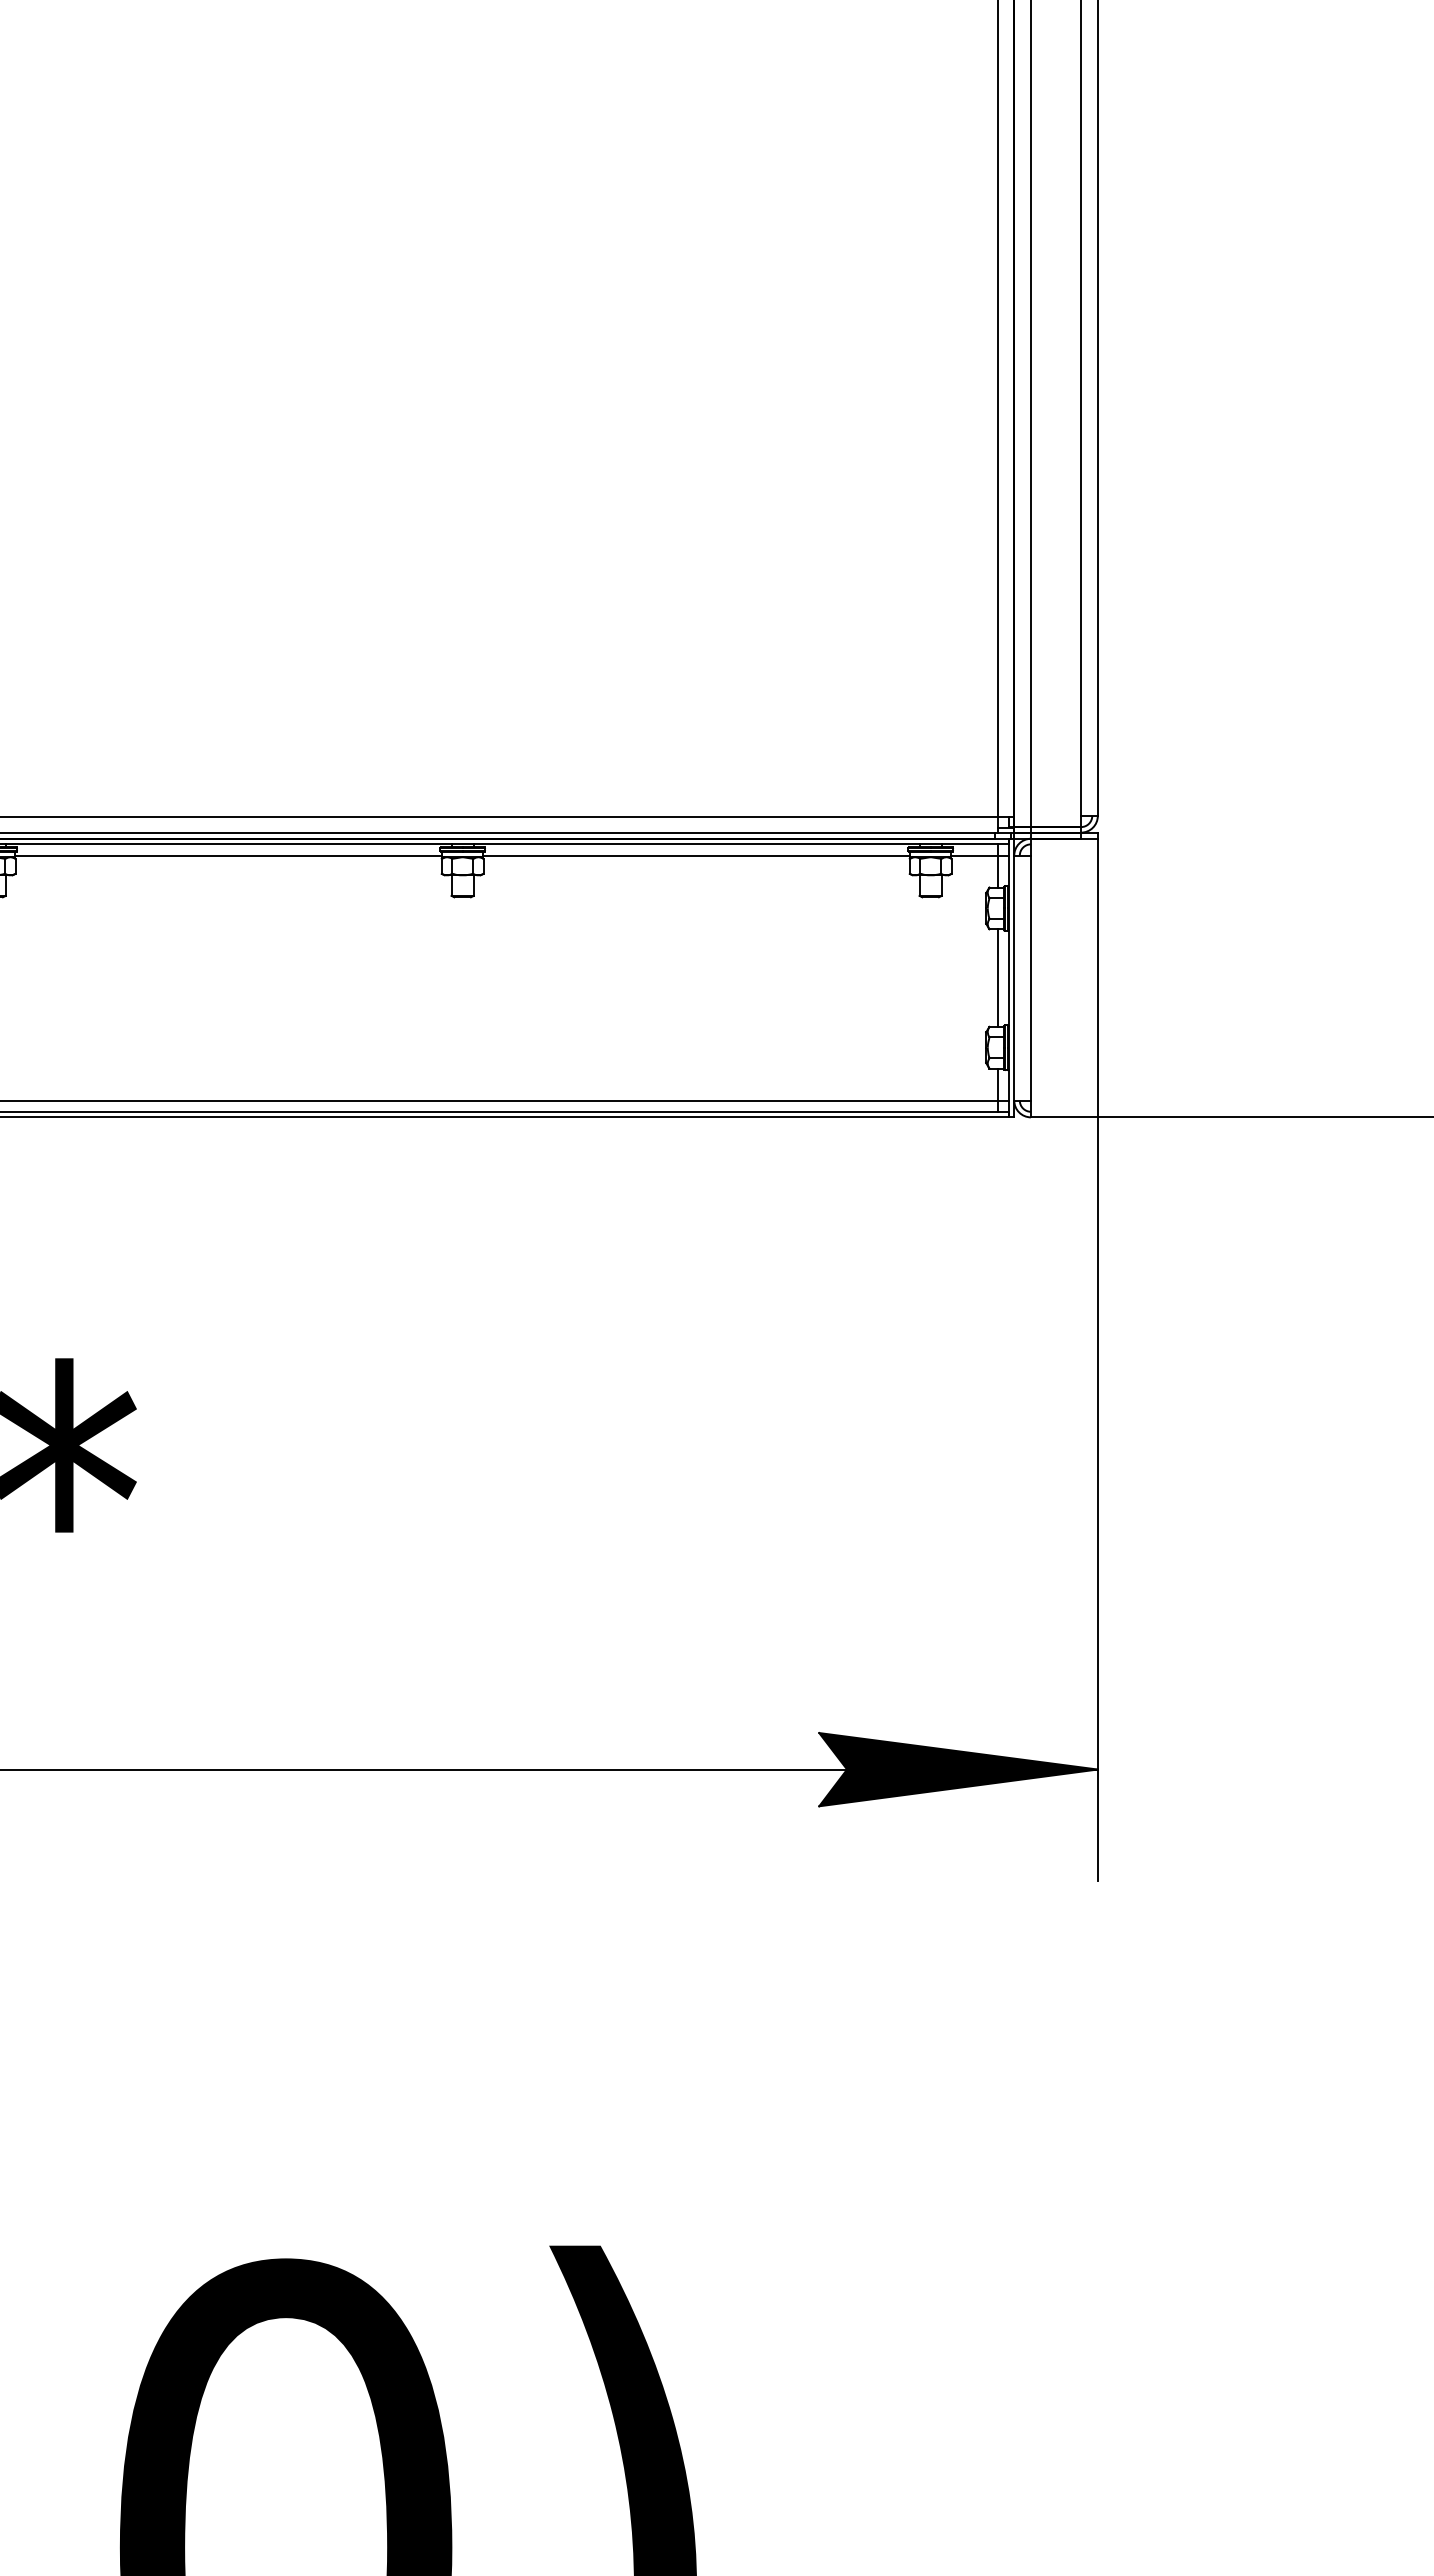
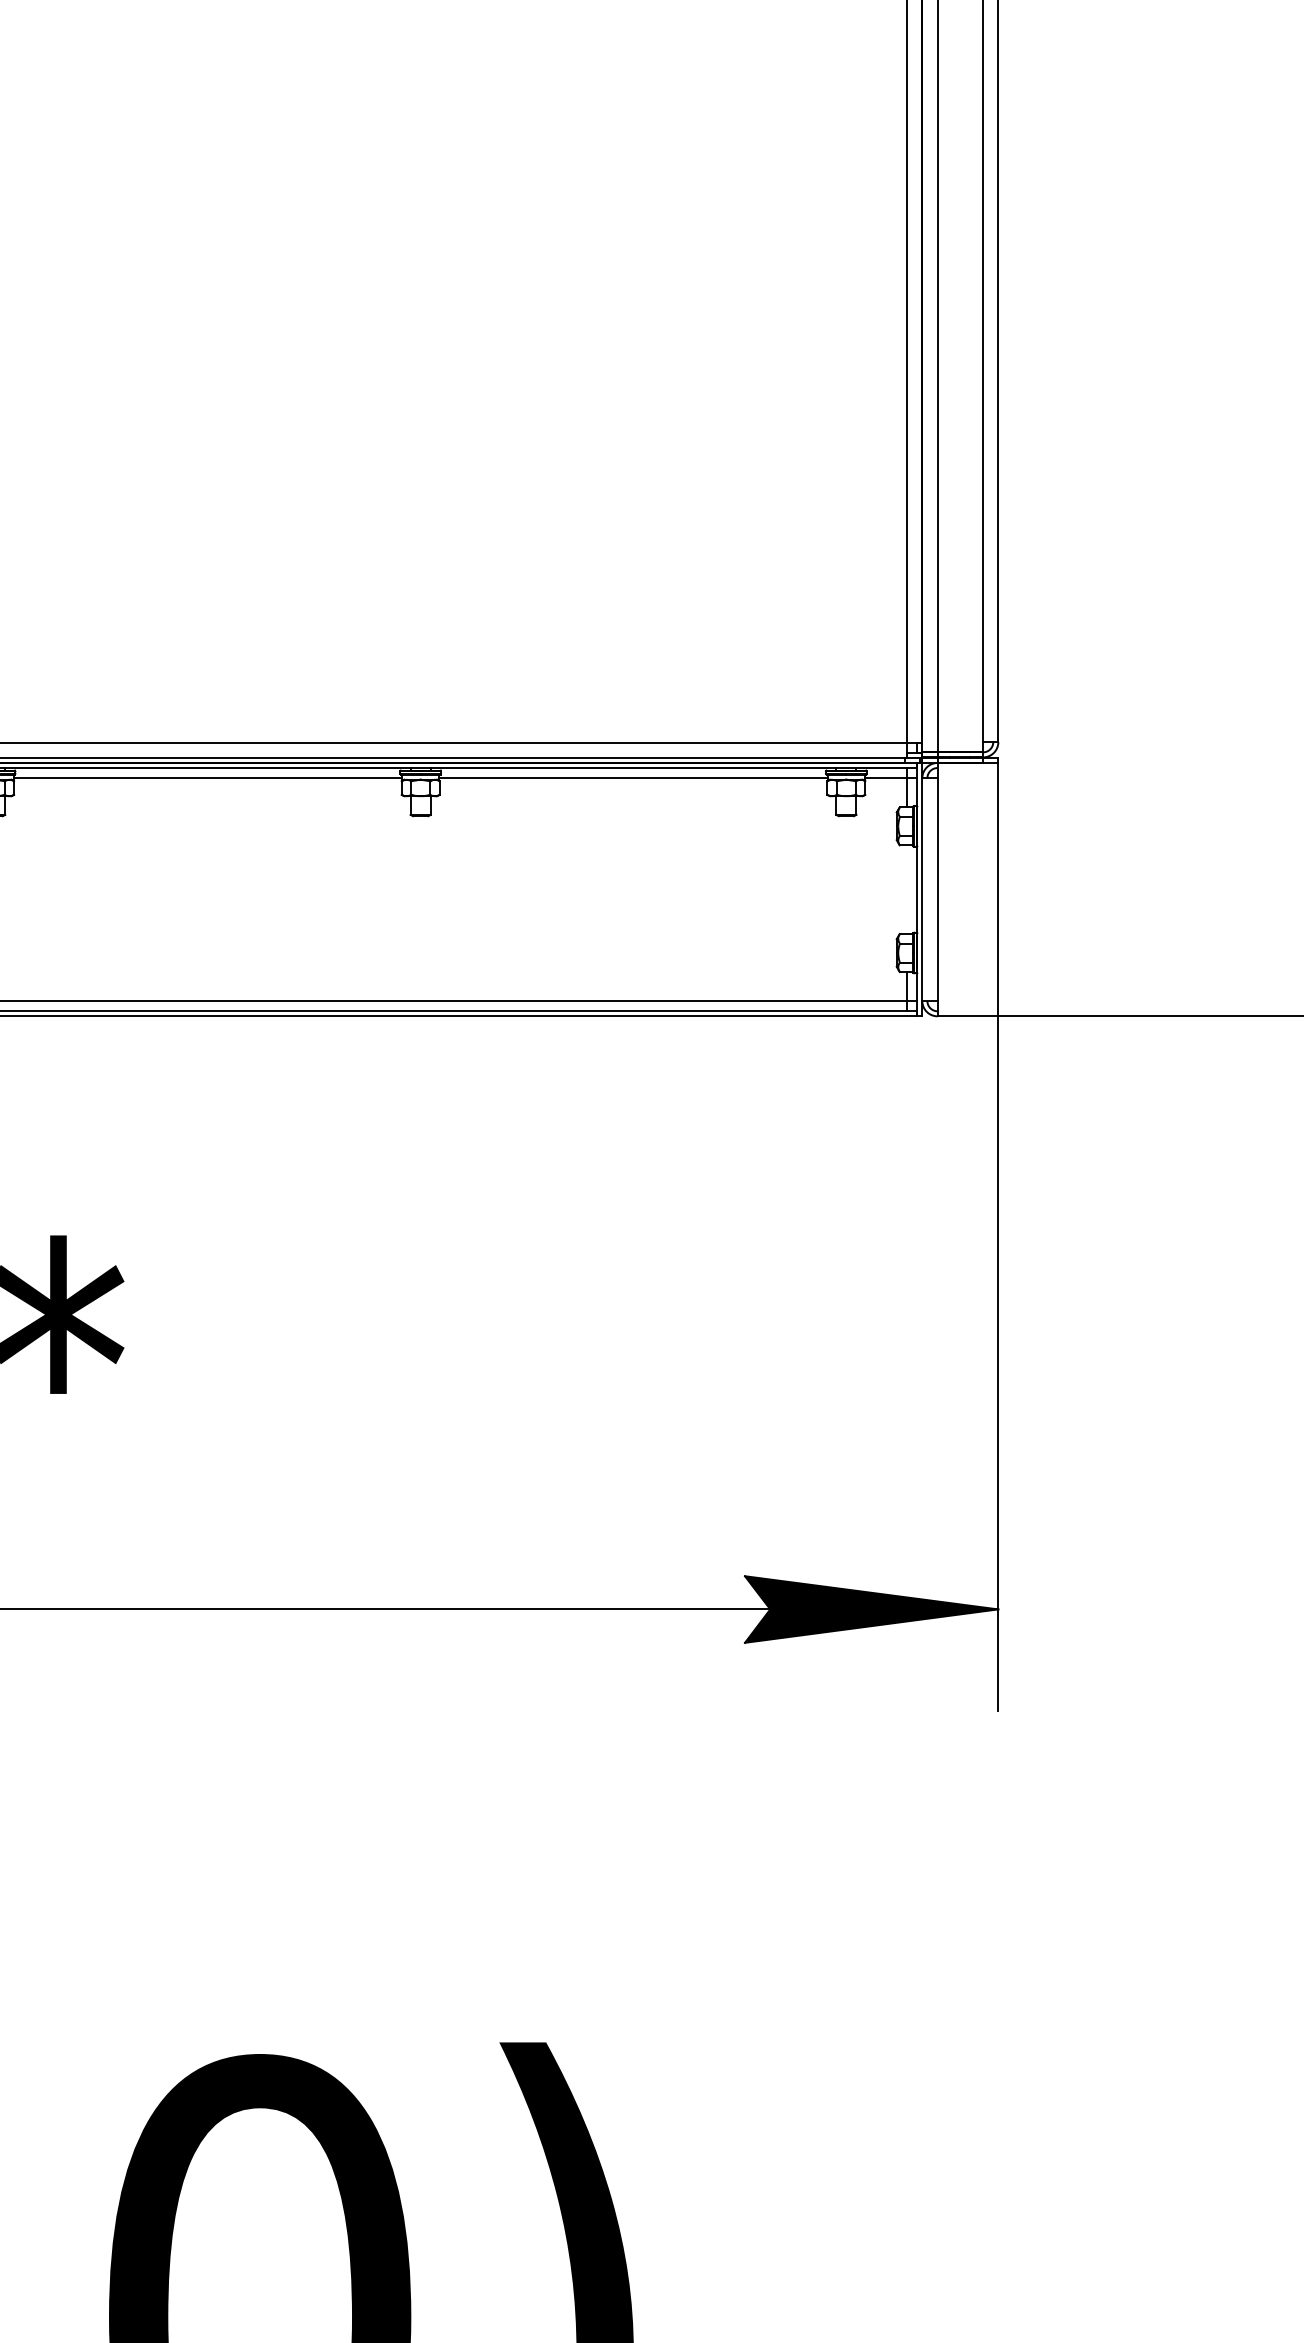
line: (997, 977) -> (907, 889), removed

